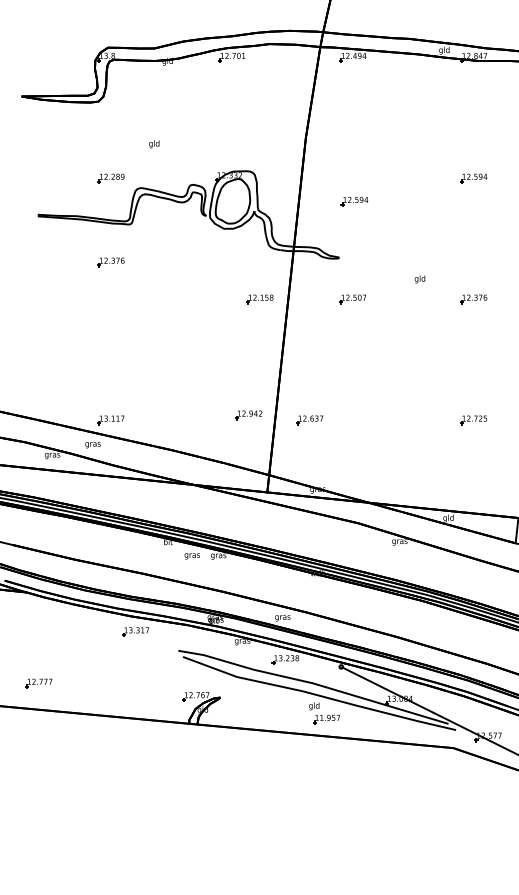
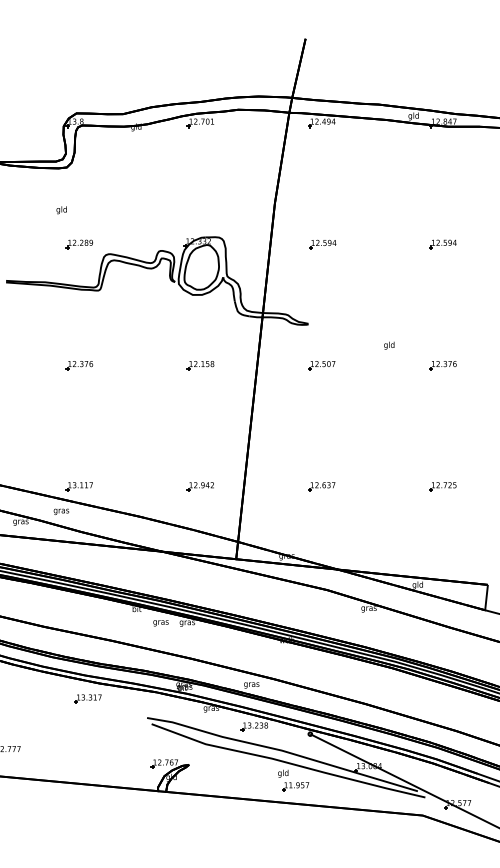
text: (154, 144) -> (61, 210), moved
part: (354, 201) -> (322, 244), moved
part: (110, 262) -> (78, 365), moved
part: (259, 299) -> (200, 365), moved
part: (248, 415) -> (200, 487), moved
part: (309, 420) -> (321, 487), moved
part: (135, 631) -> (88, 698), moved

